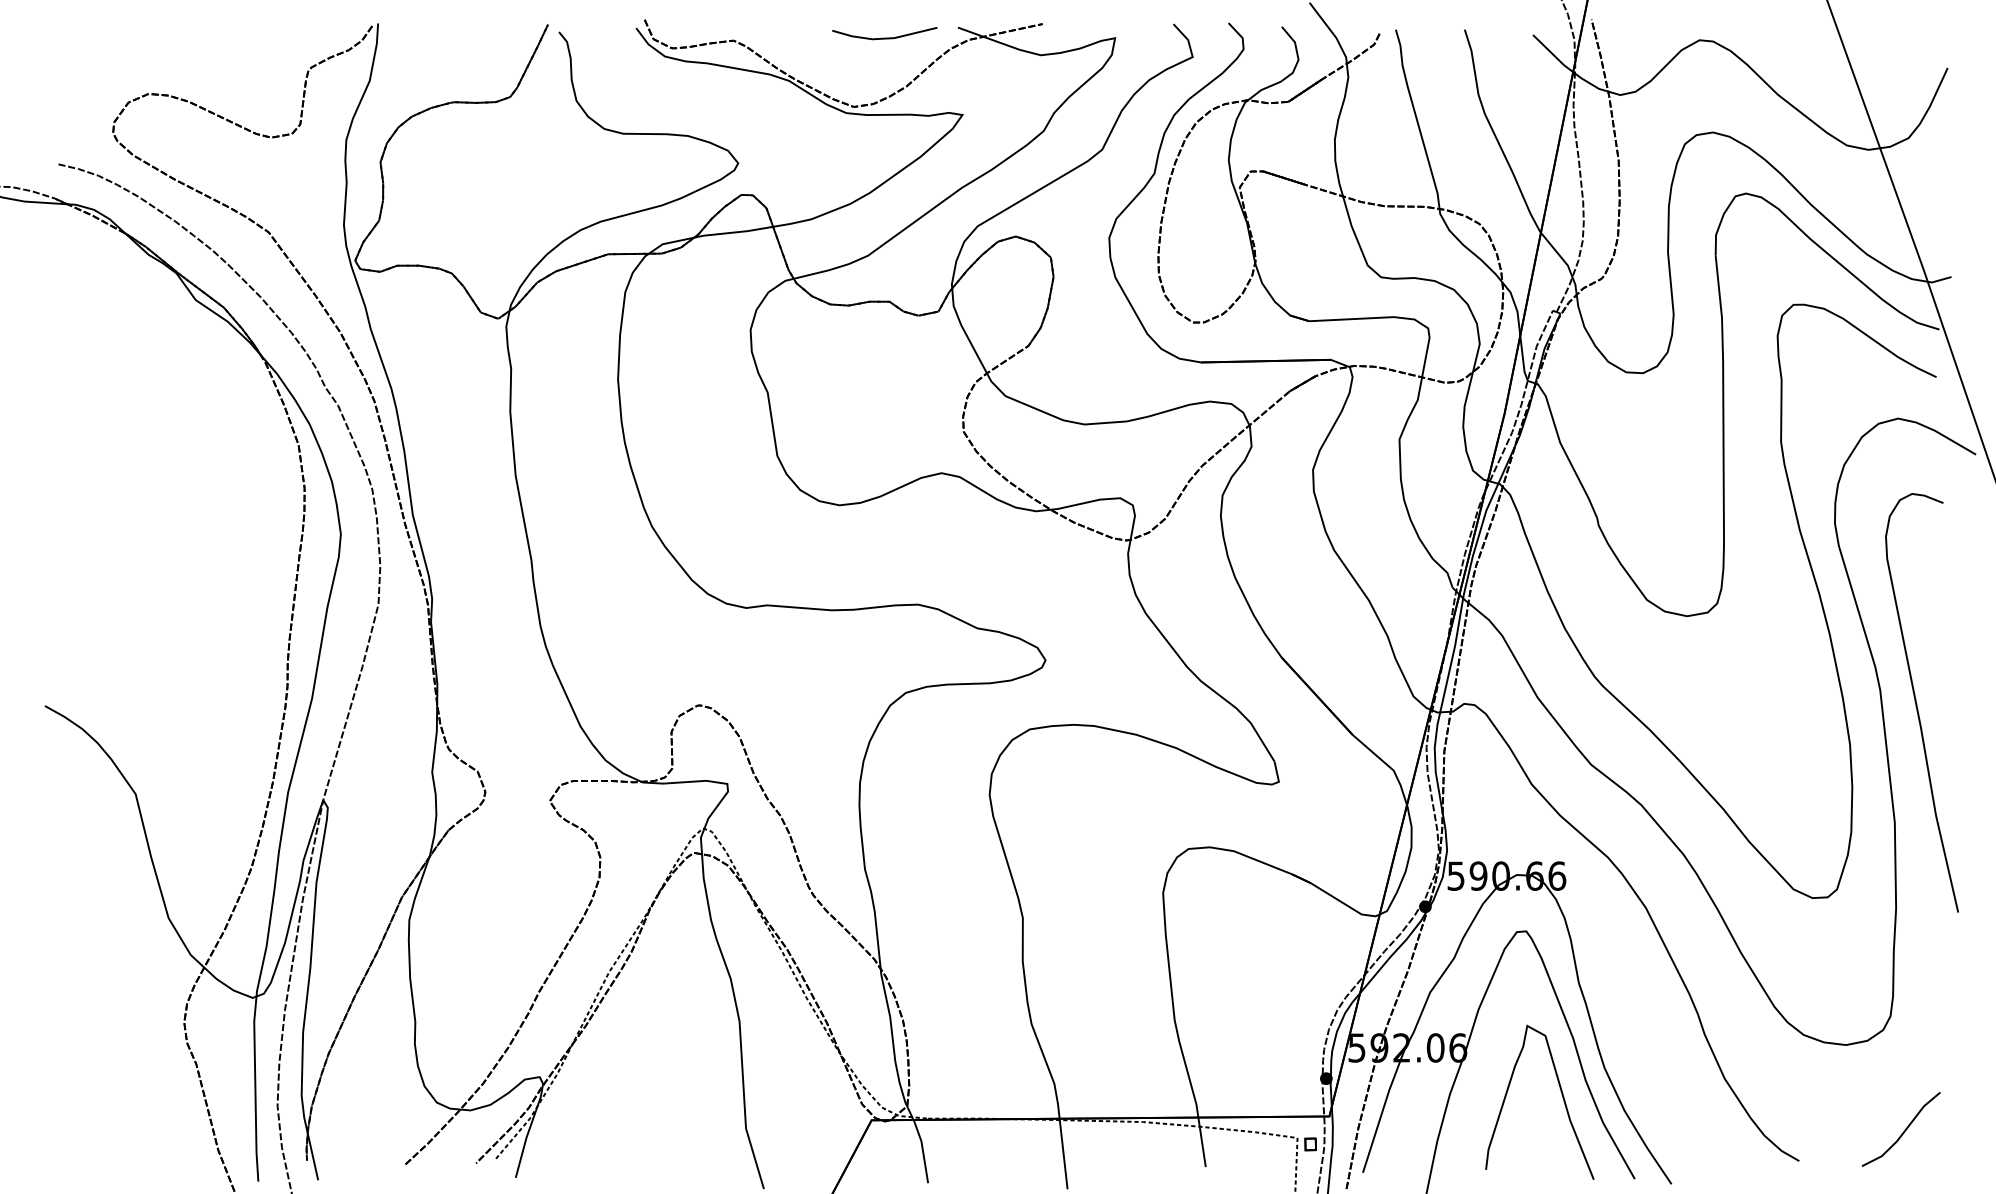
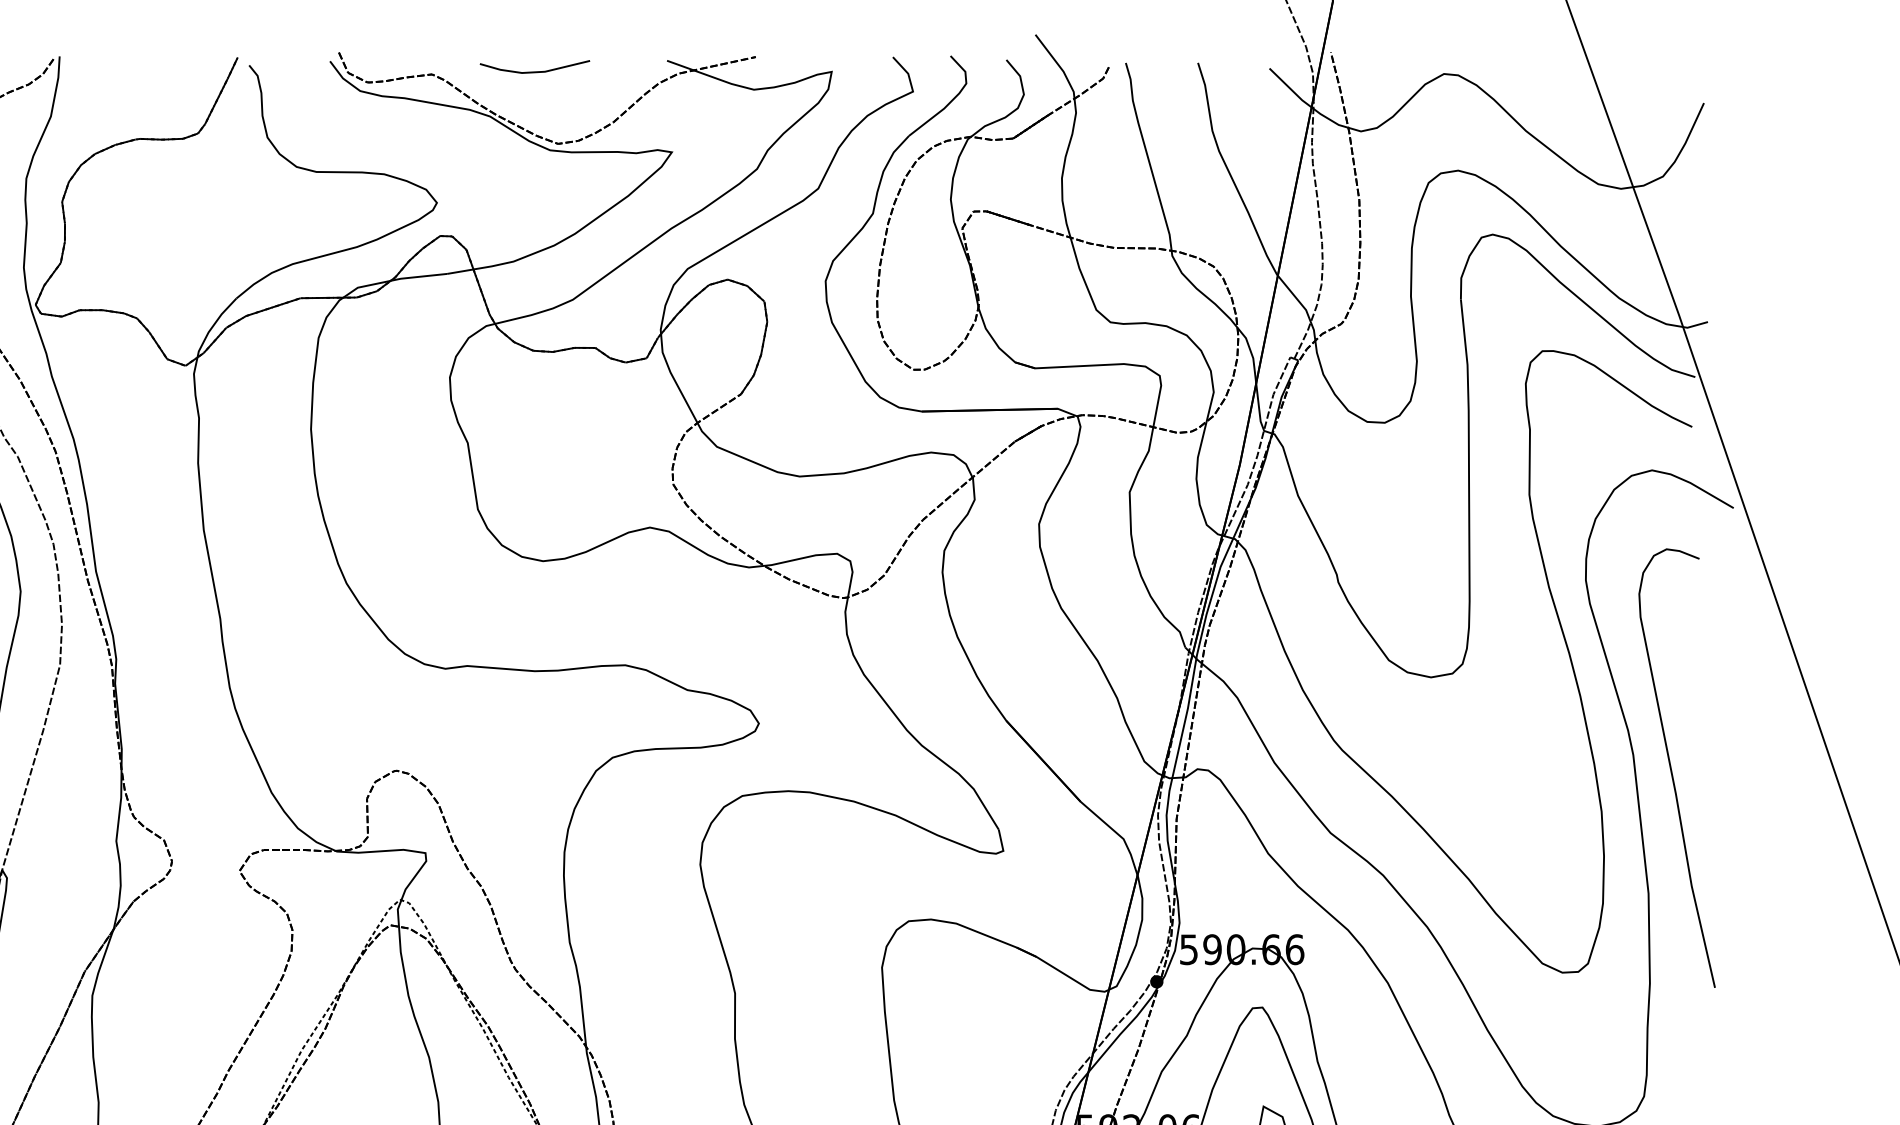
line: (884, 37) -> (534, 71), moved

